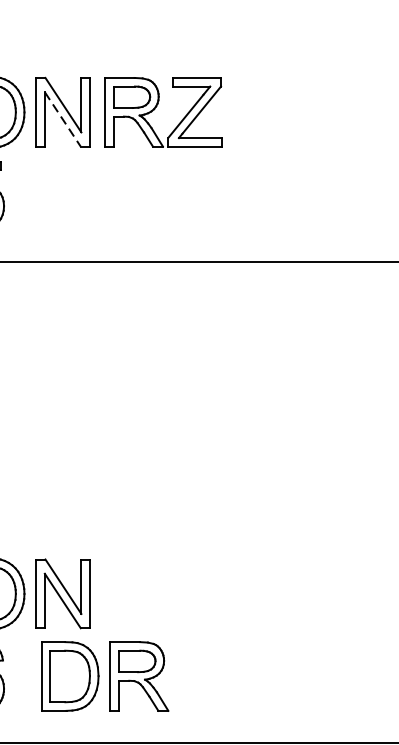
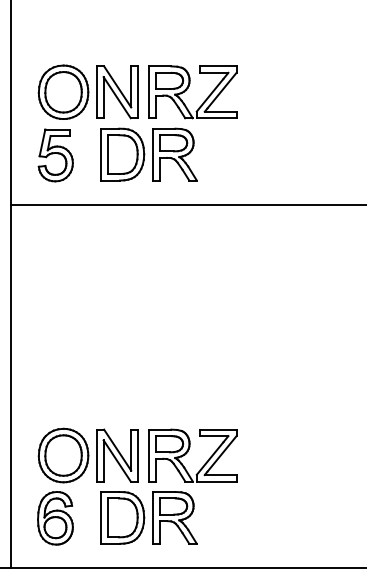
line: (63, 119) -> (117, 97), dashed -> solid
part: (104, 194) -> (148, 154), added
part: (162, 593) -> (192, 455), added

